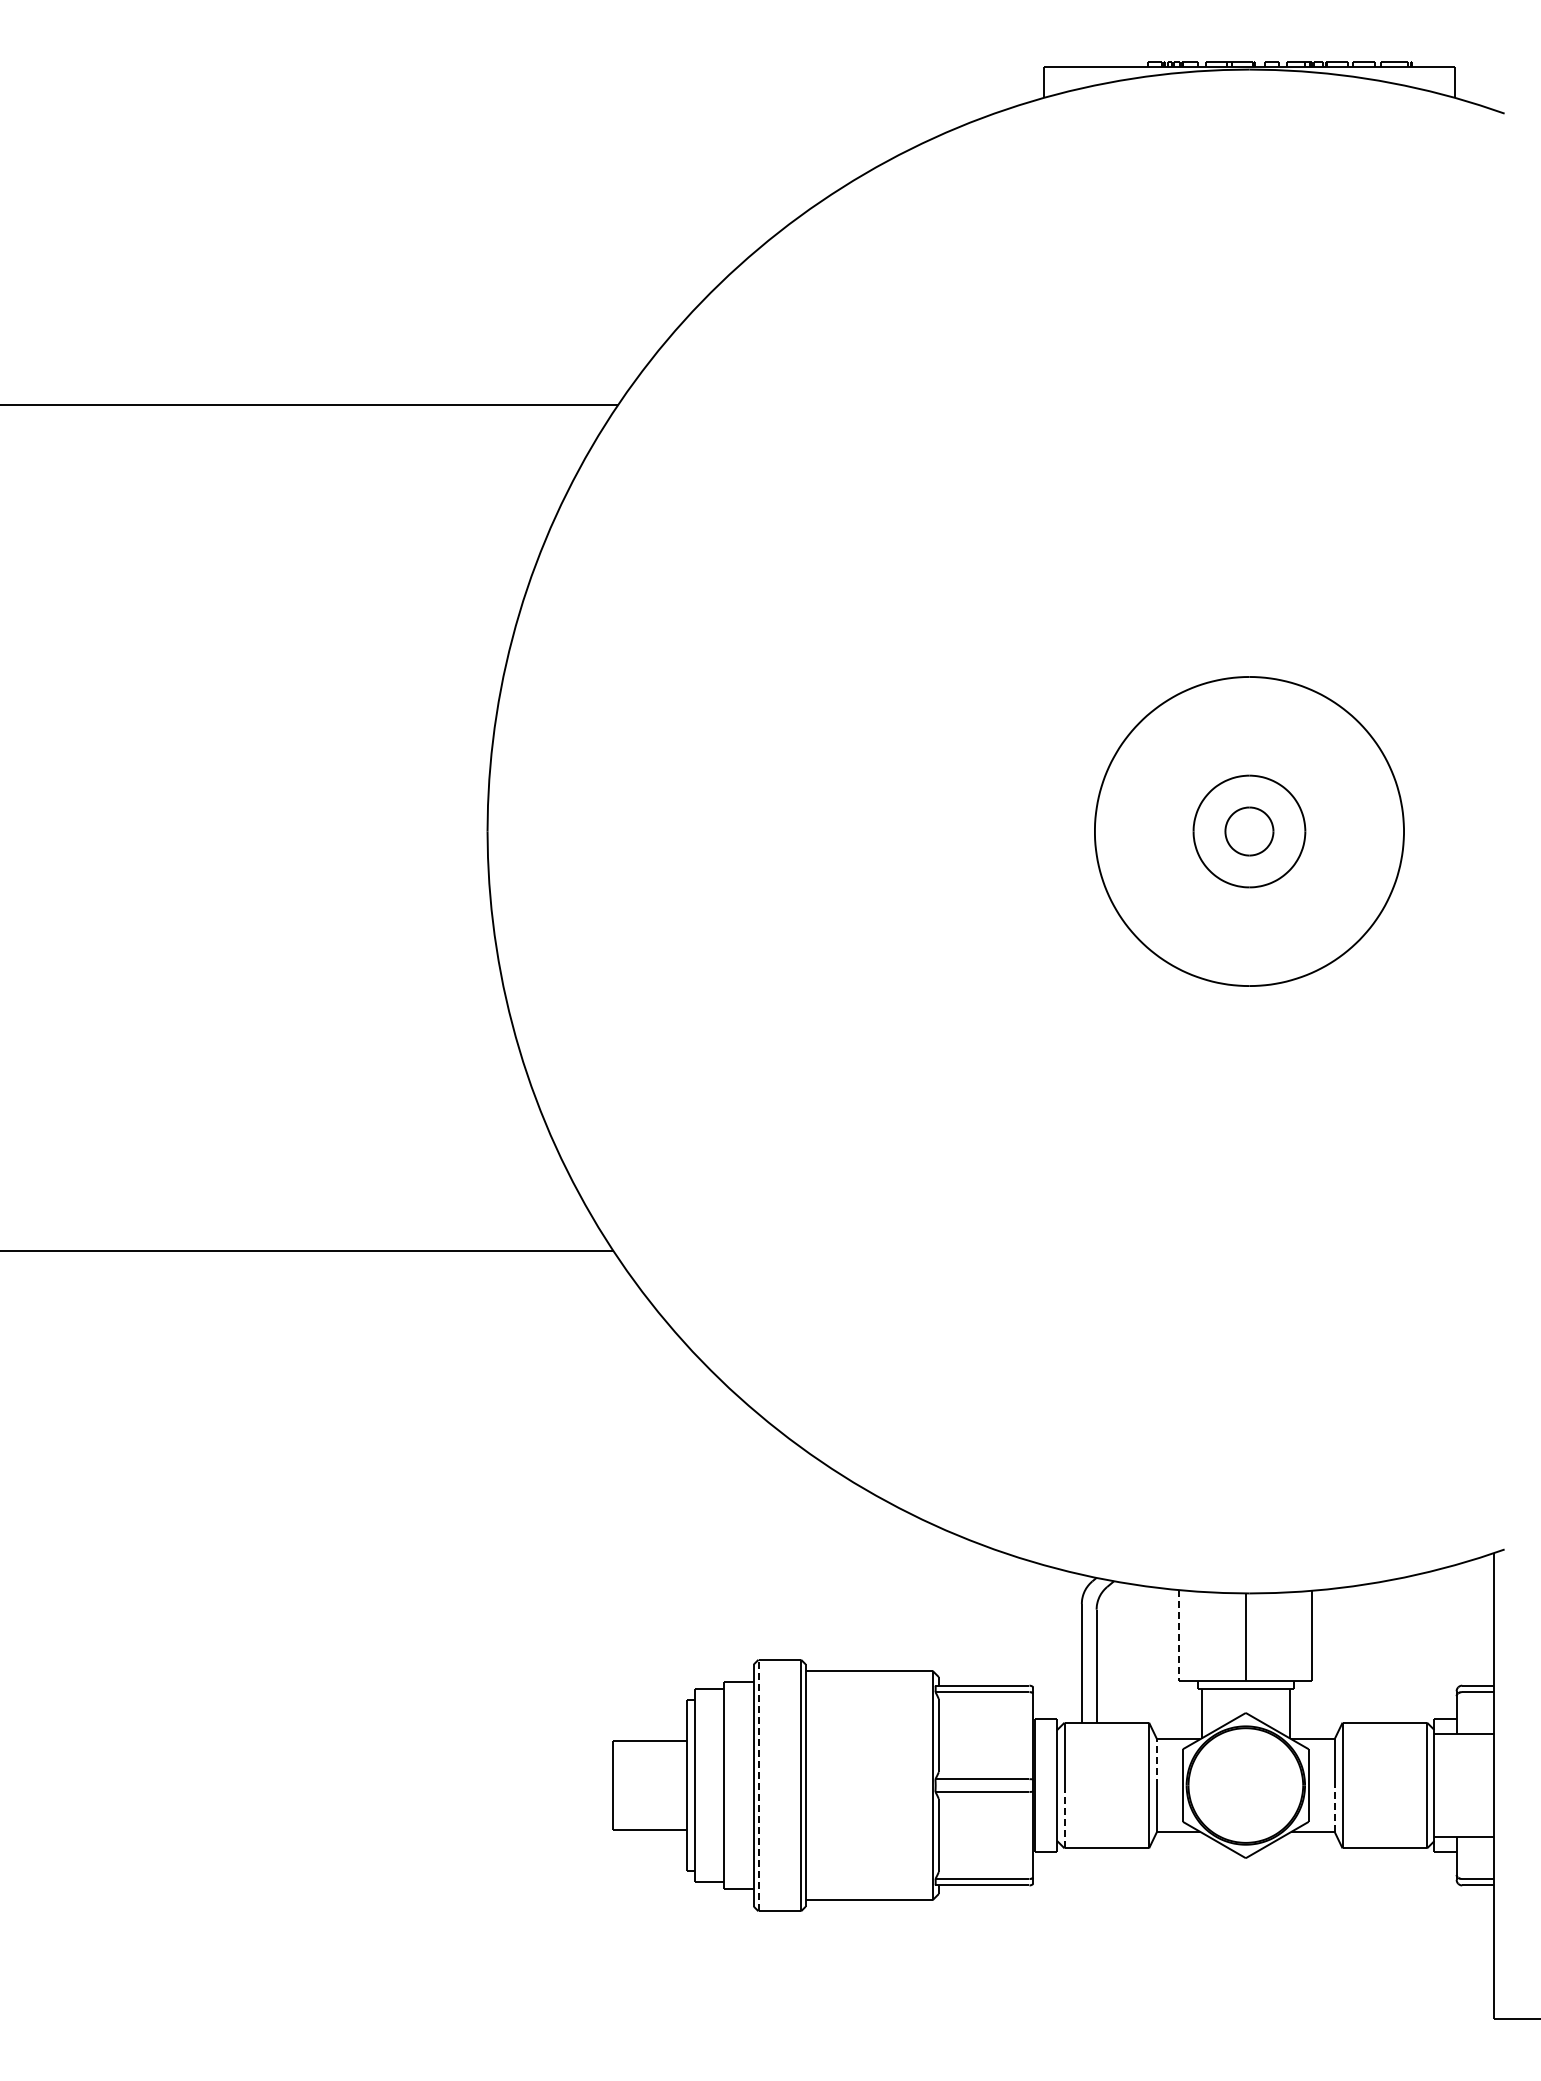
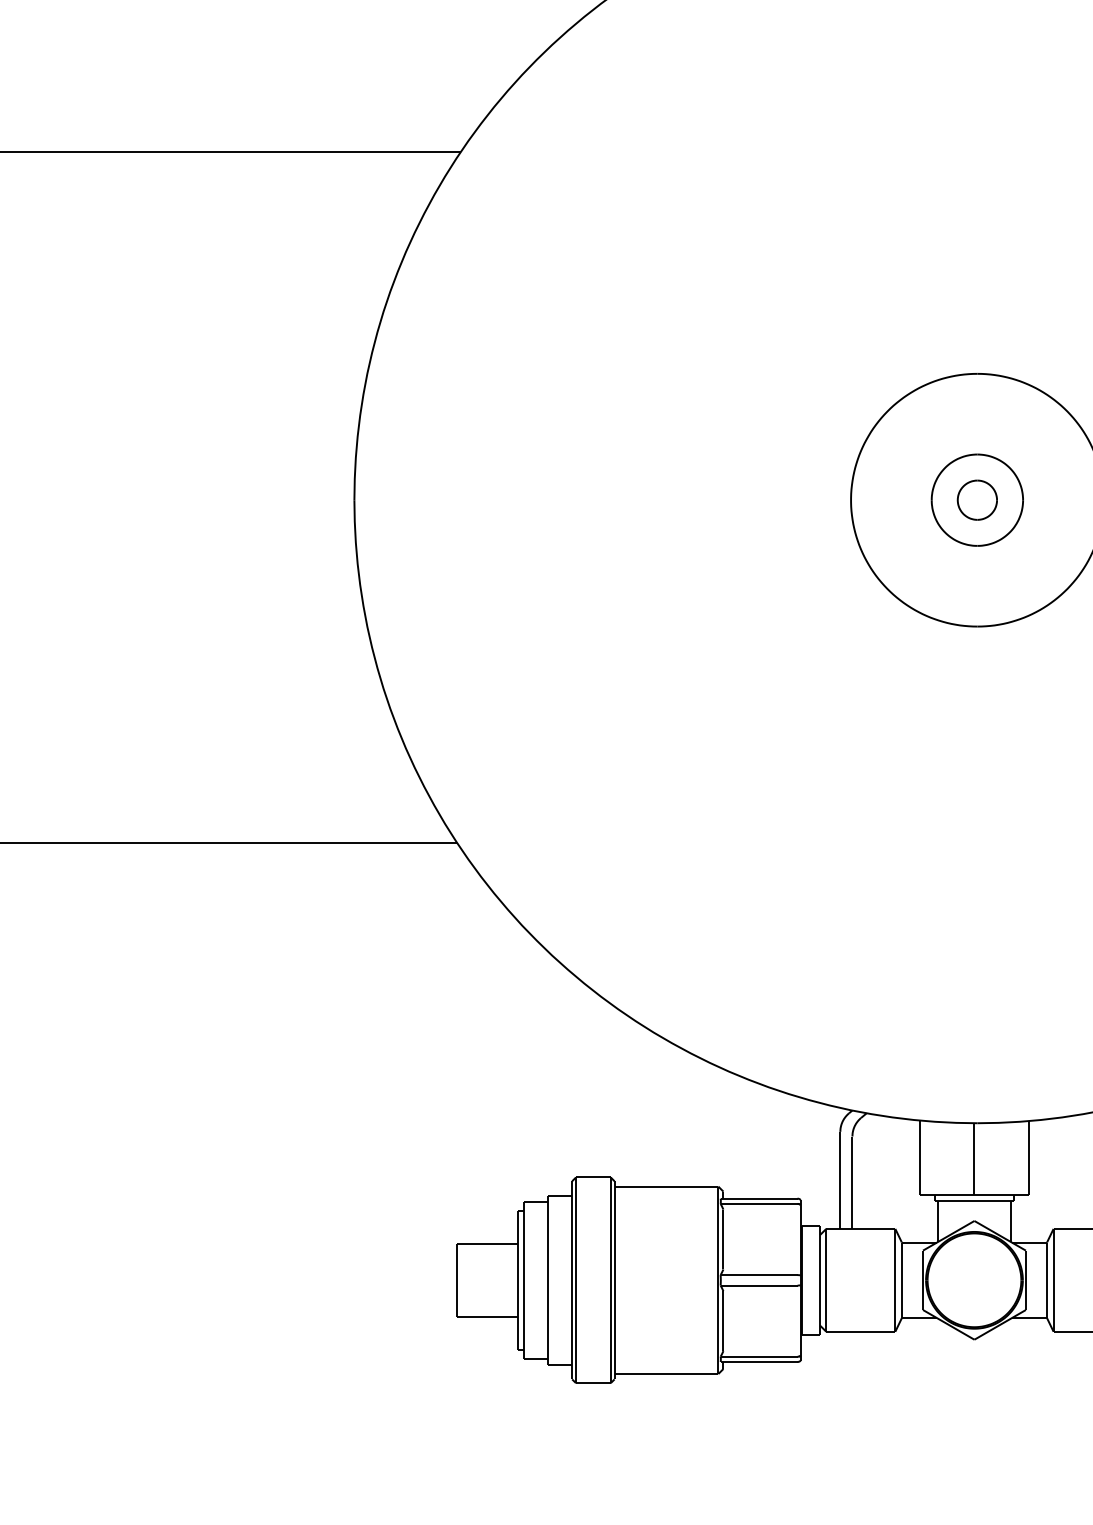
line: (1179, 1635) -> (920, 1157), dashed -> solid
line: (1157, 1761) -> (902, 1260), dashed -> solid
line: (758, 1785) -> (575, 1280), dashed -> solid
line: (1334, 1808) -> (1046, 1299), dashed -> solid
line: (1064, 1816) -> (826, 1305), dashed -> solid

